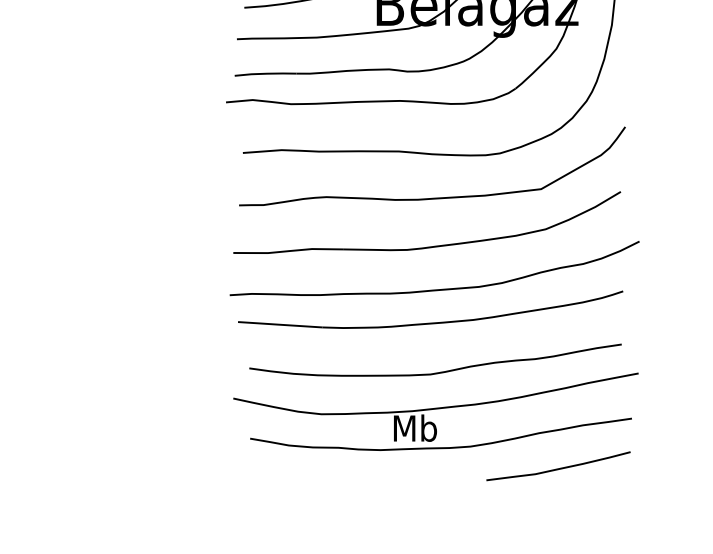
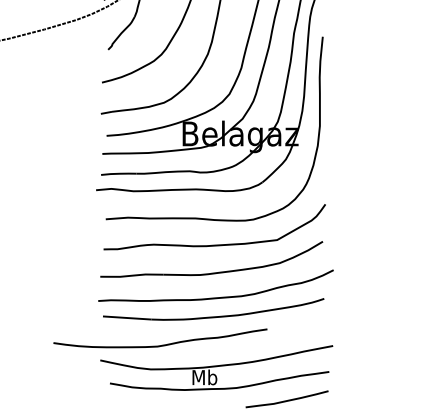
curve: (439, 370) -> (162, 344), moved

